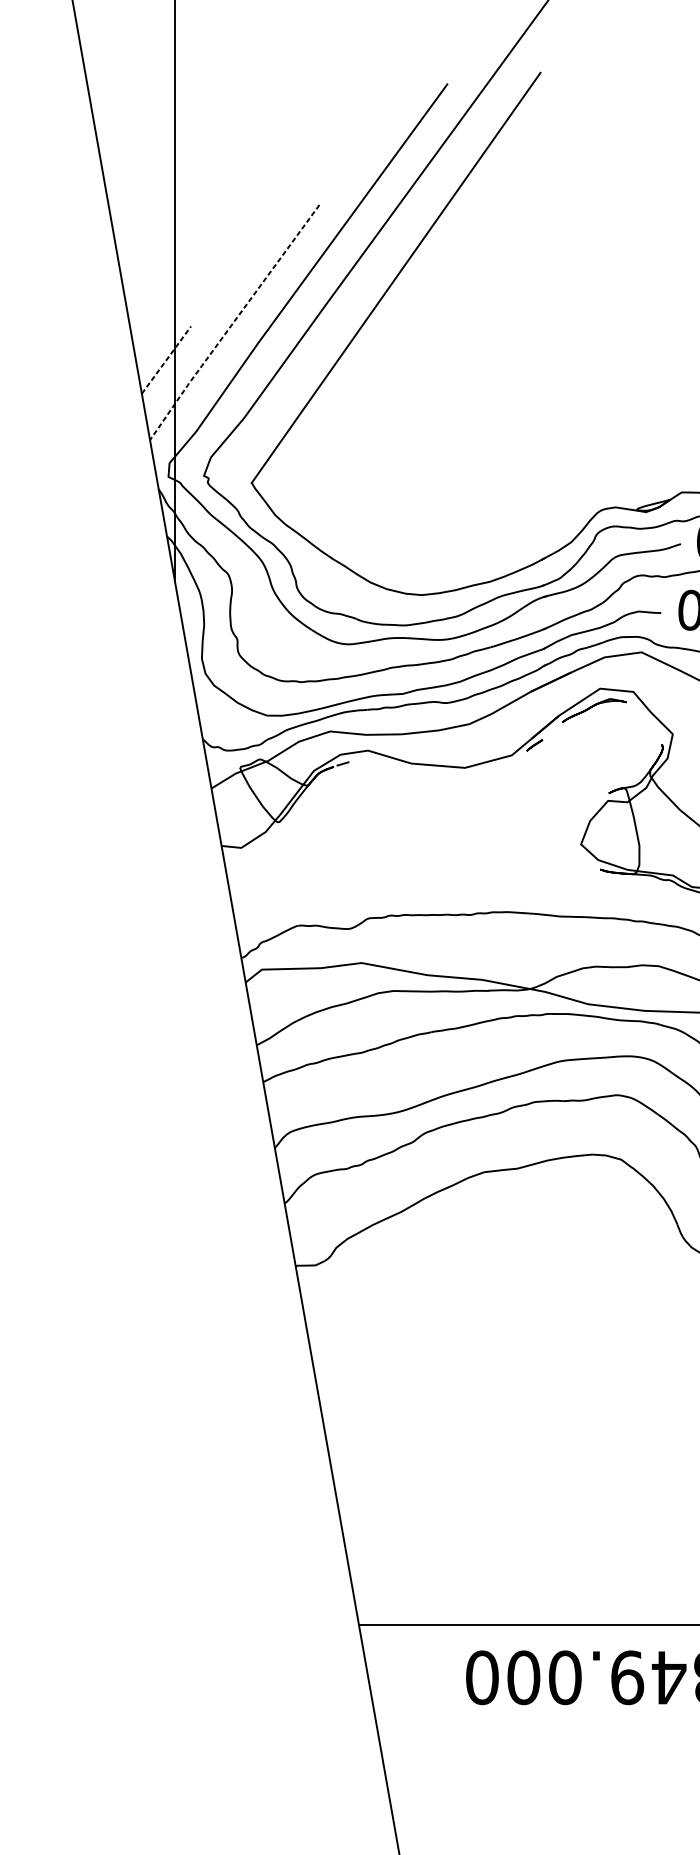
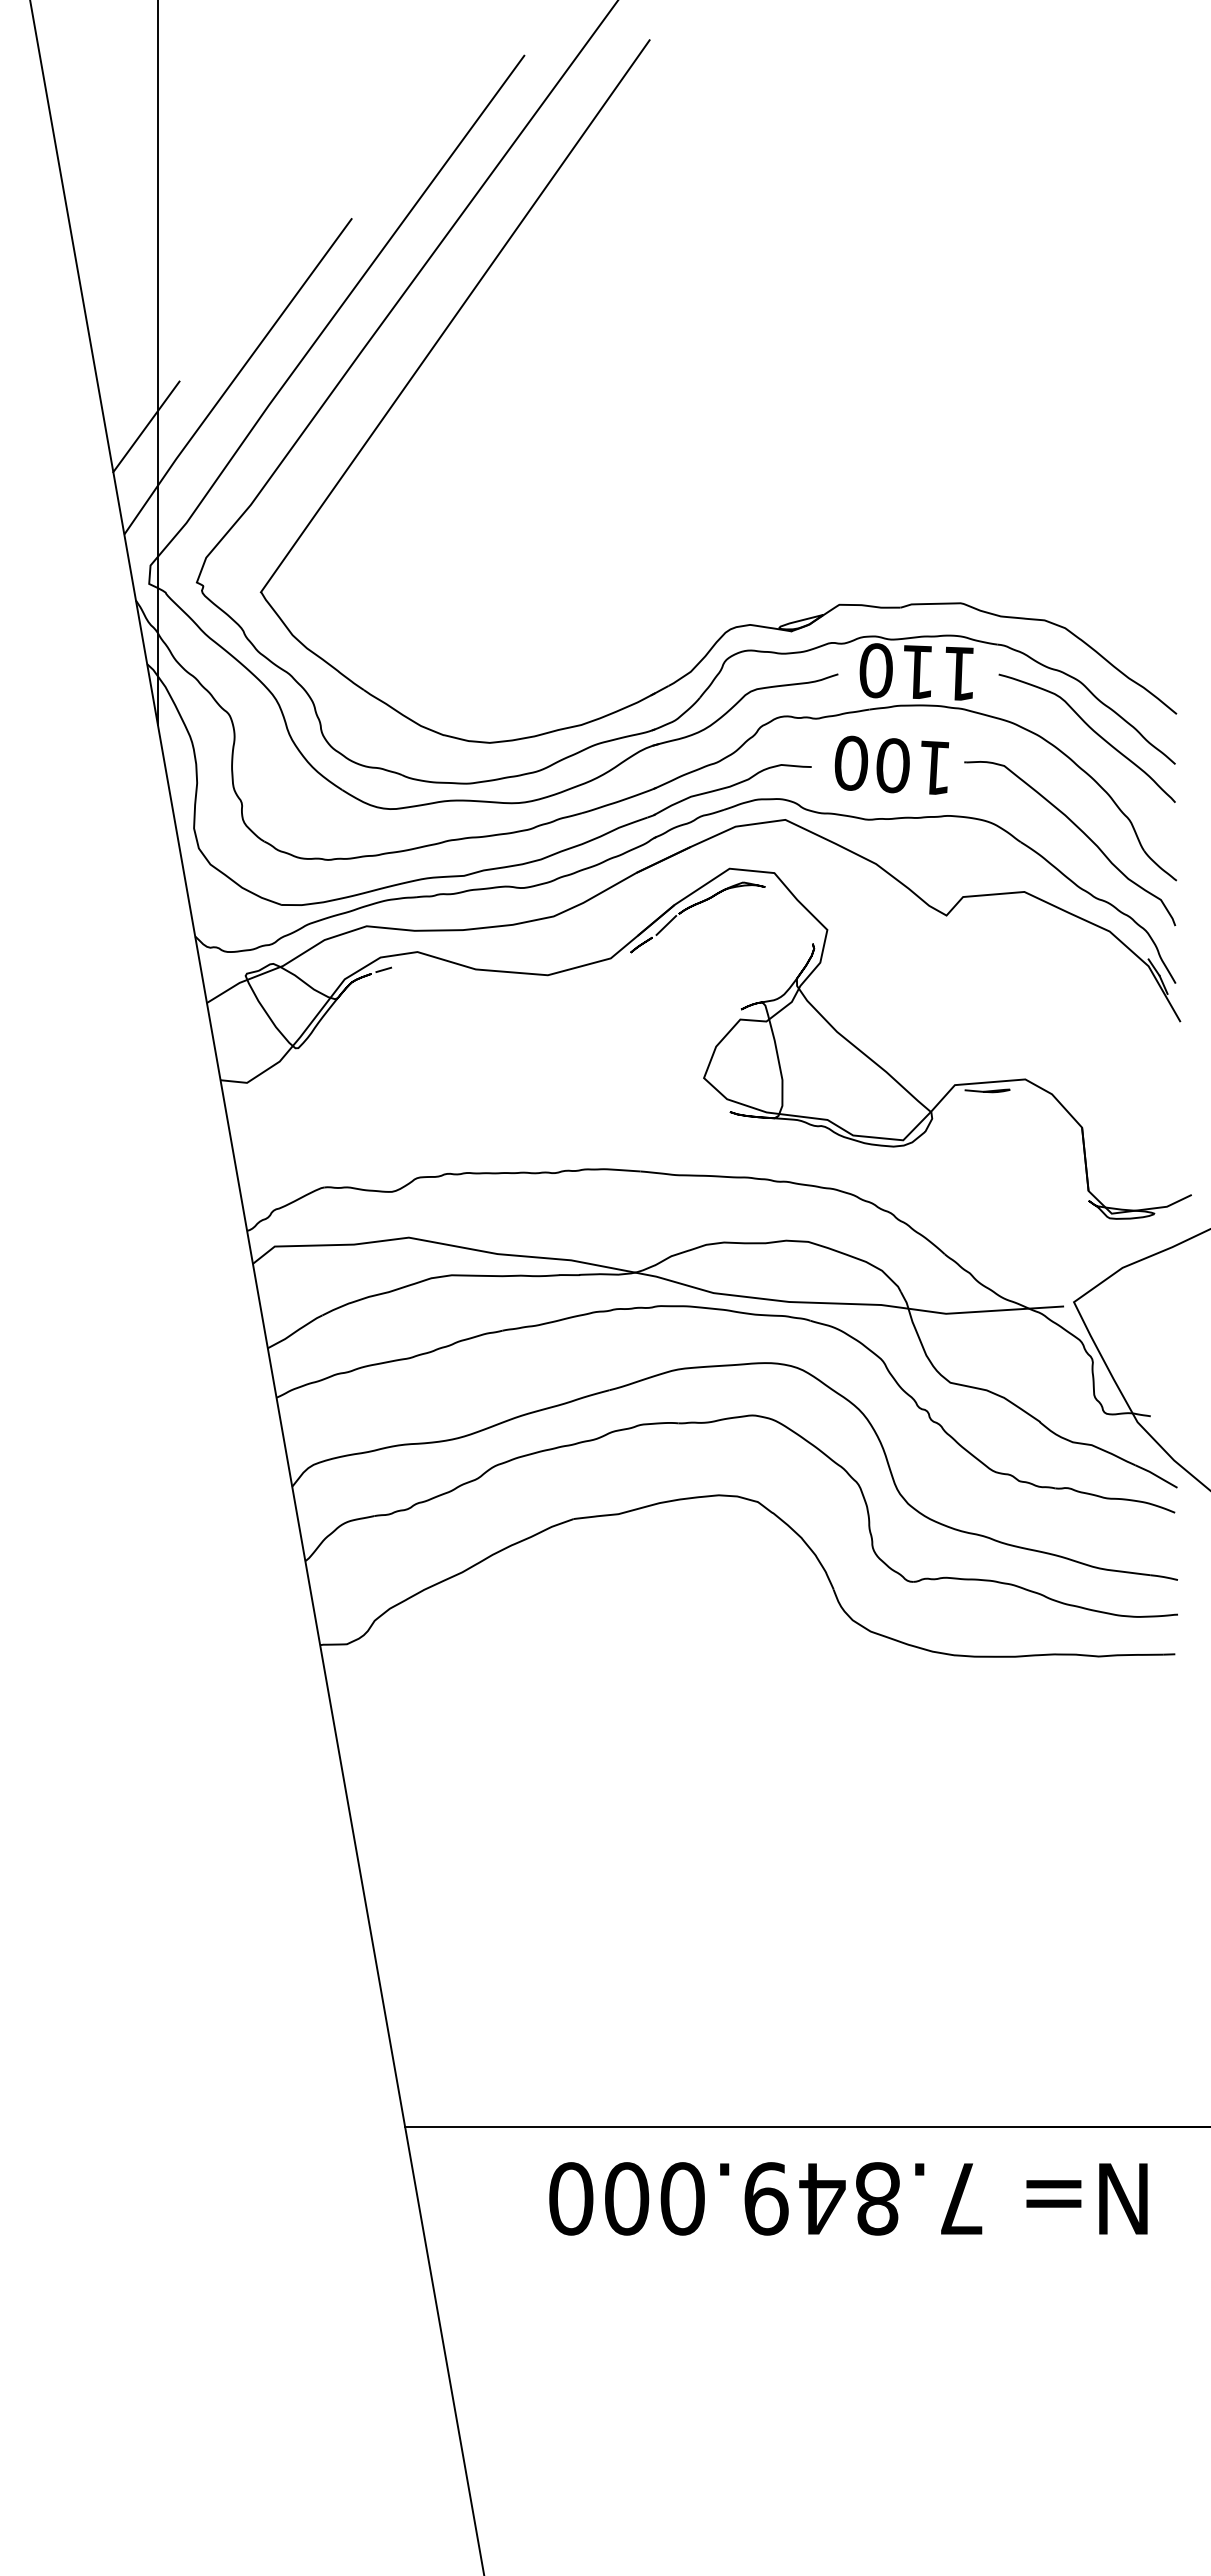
line: (233, 322) -> (236, 376), dashed -> solid
line: (166, 359) -> (146, 426), dashed -> solid
line: (553, 730) -> (666, 925), added

